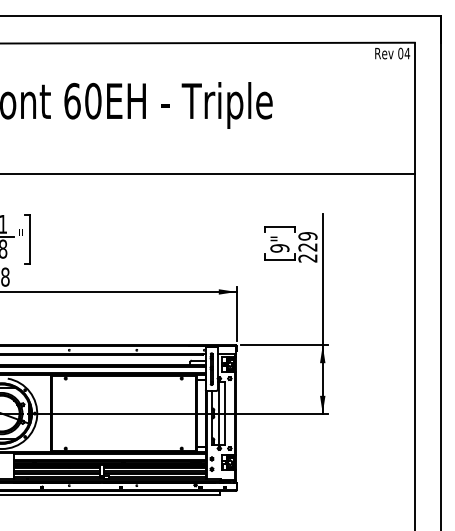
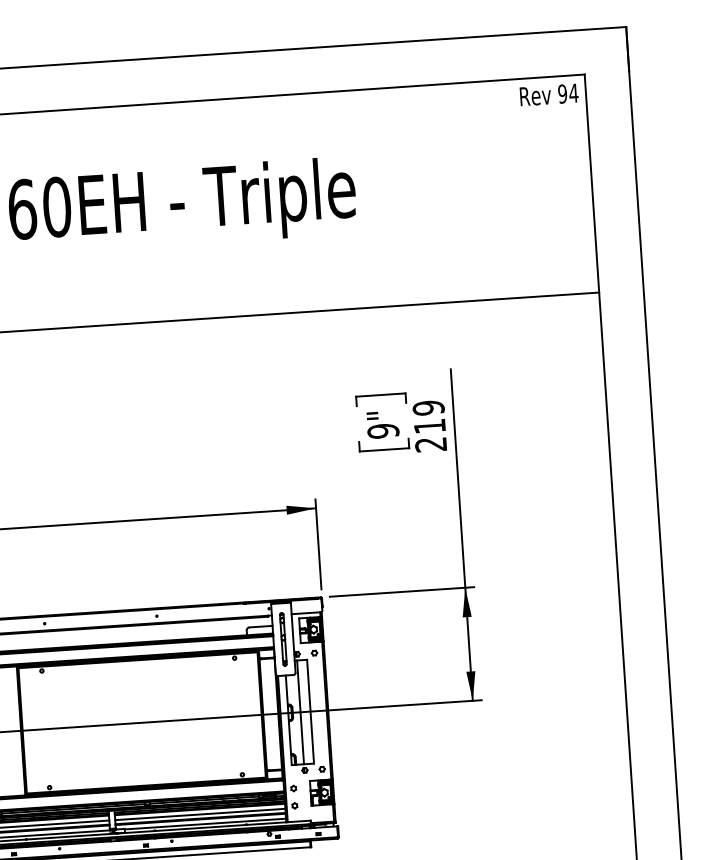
text: (400, 53) -> (562, 93), 04 -> 94
text: (307, 247) -> (429, 426), 229 -> 219

